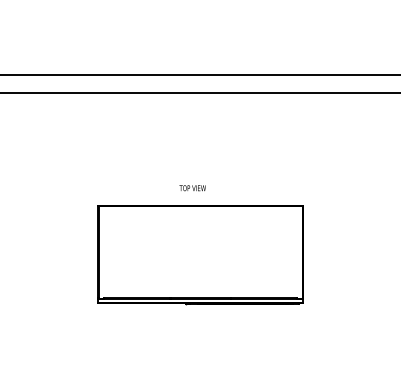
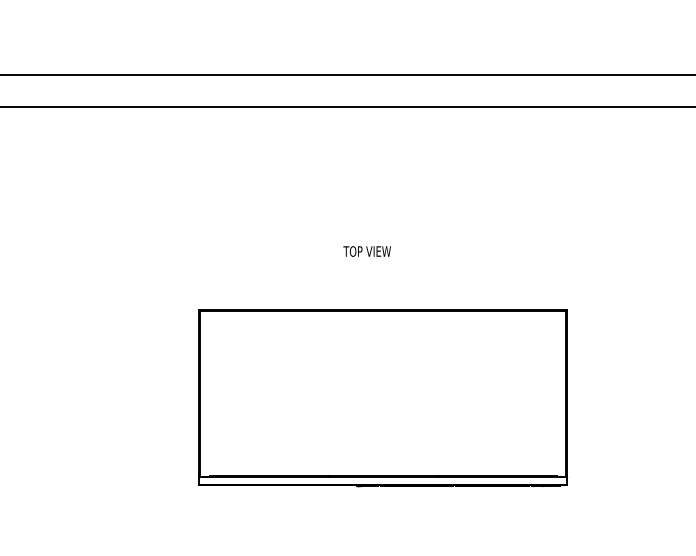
text: (192, 188) -> (366, 251), moved

